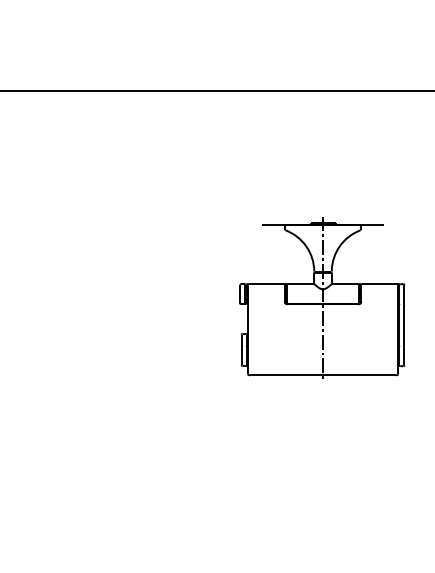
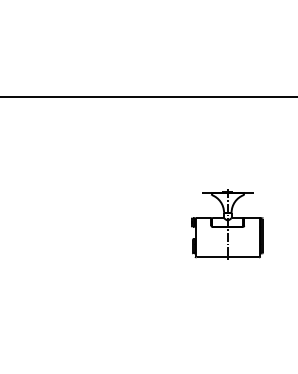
part: (322, 296) -> (227, 223), size x0.7

